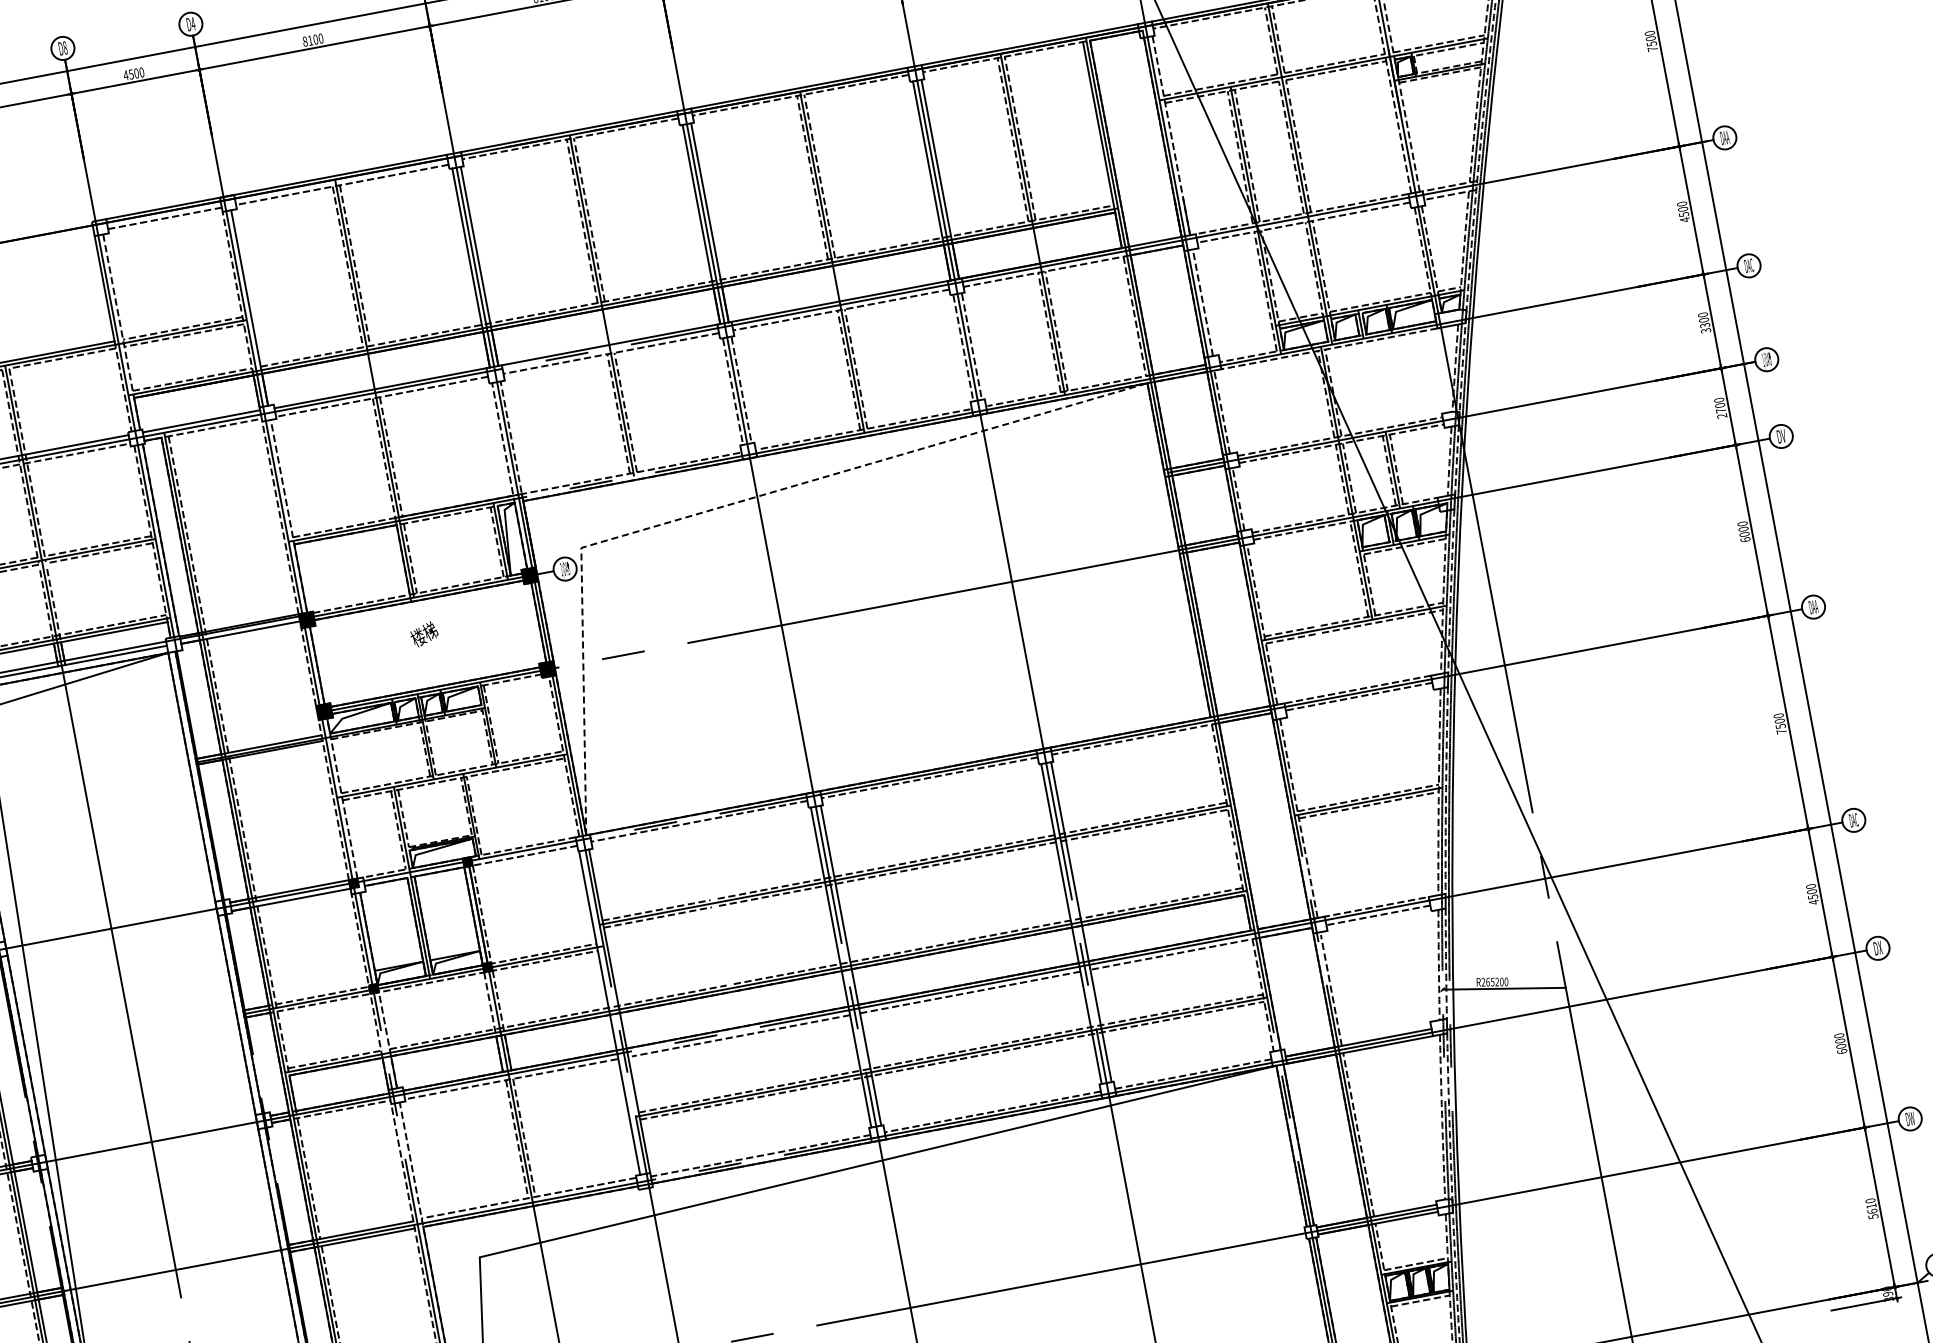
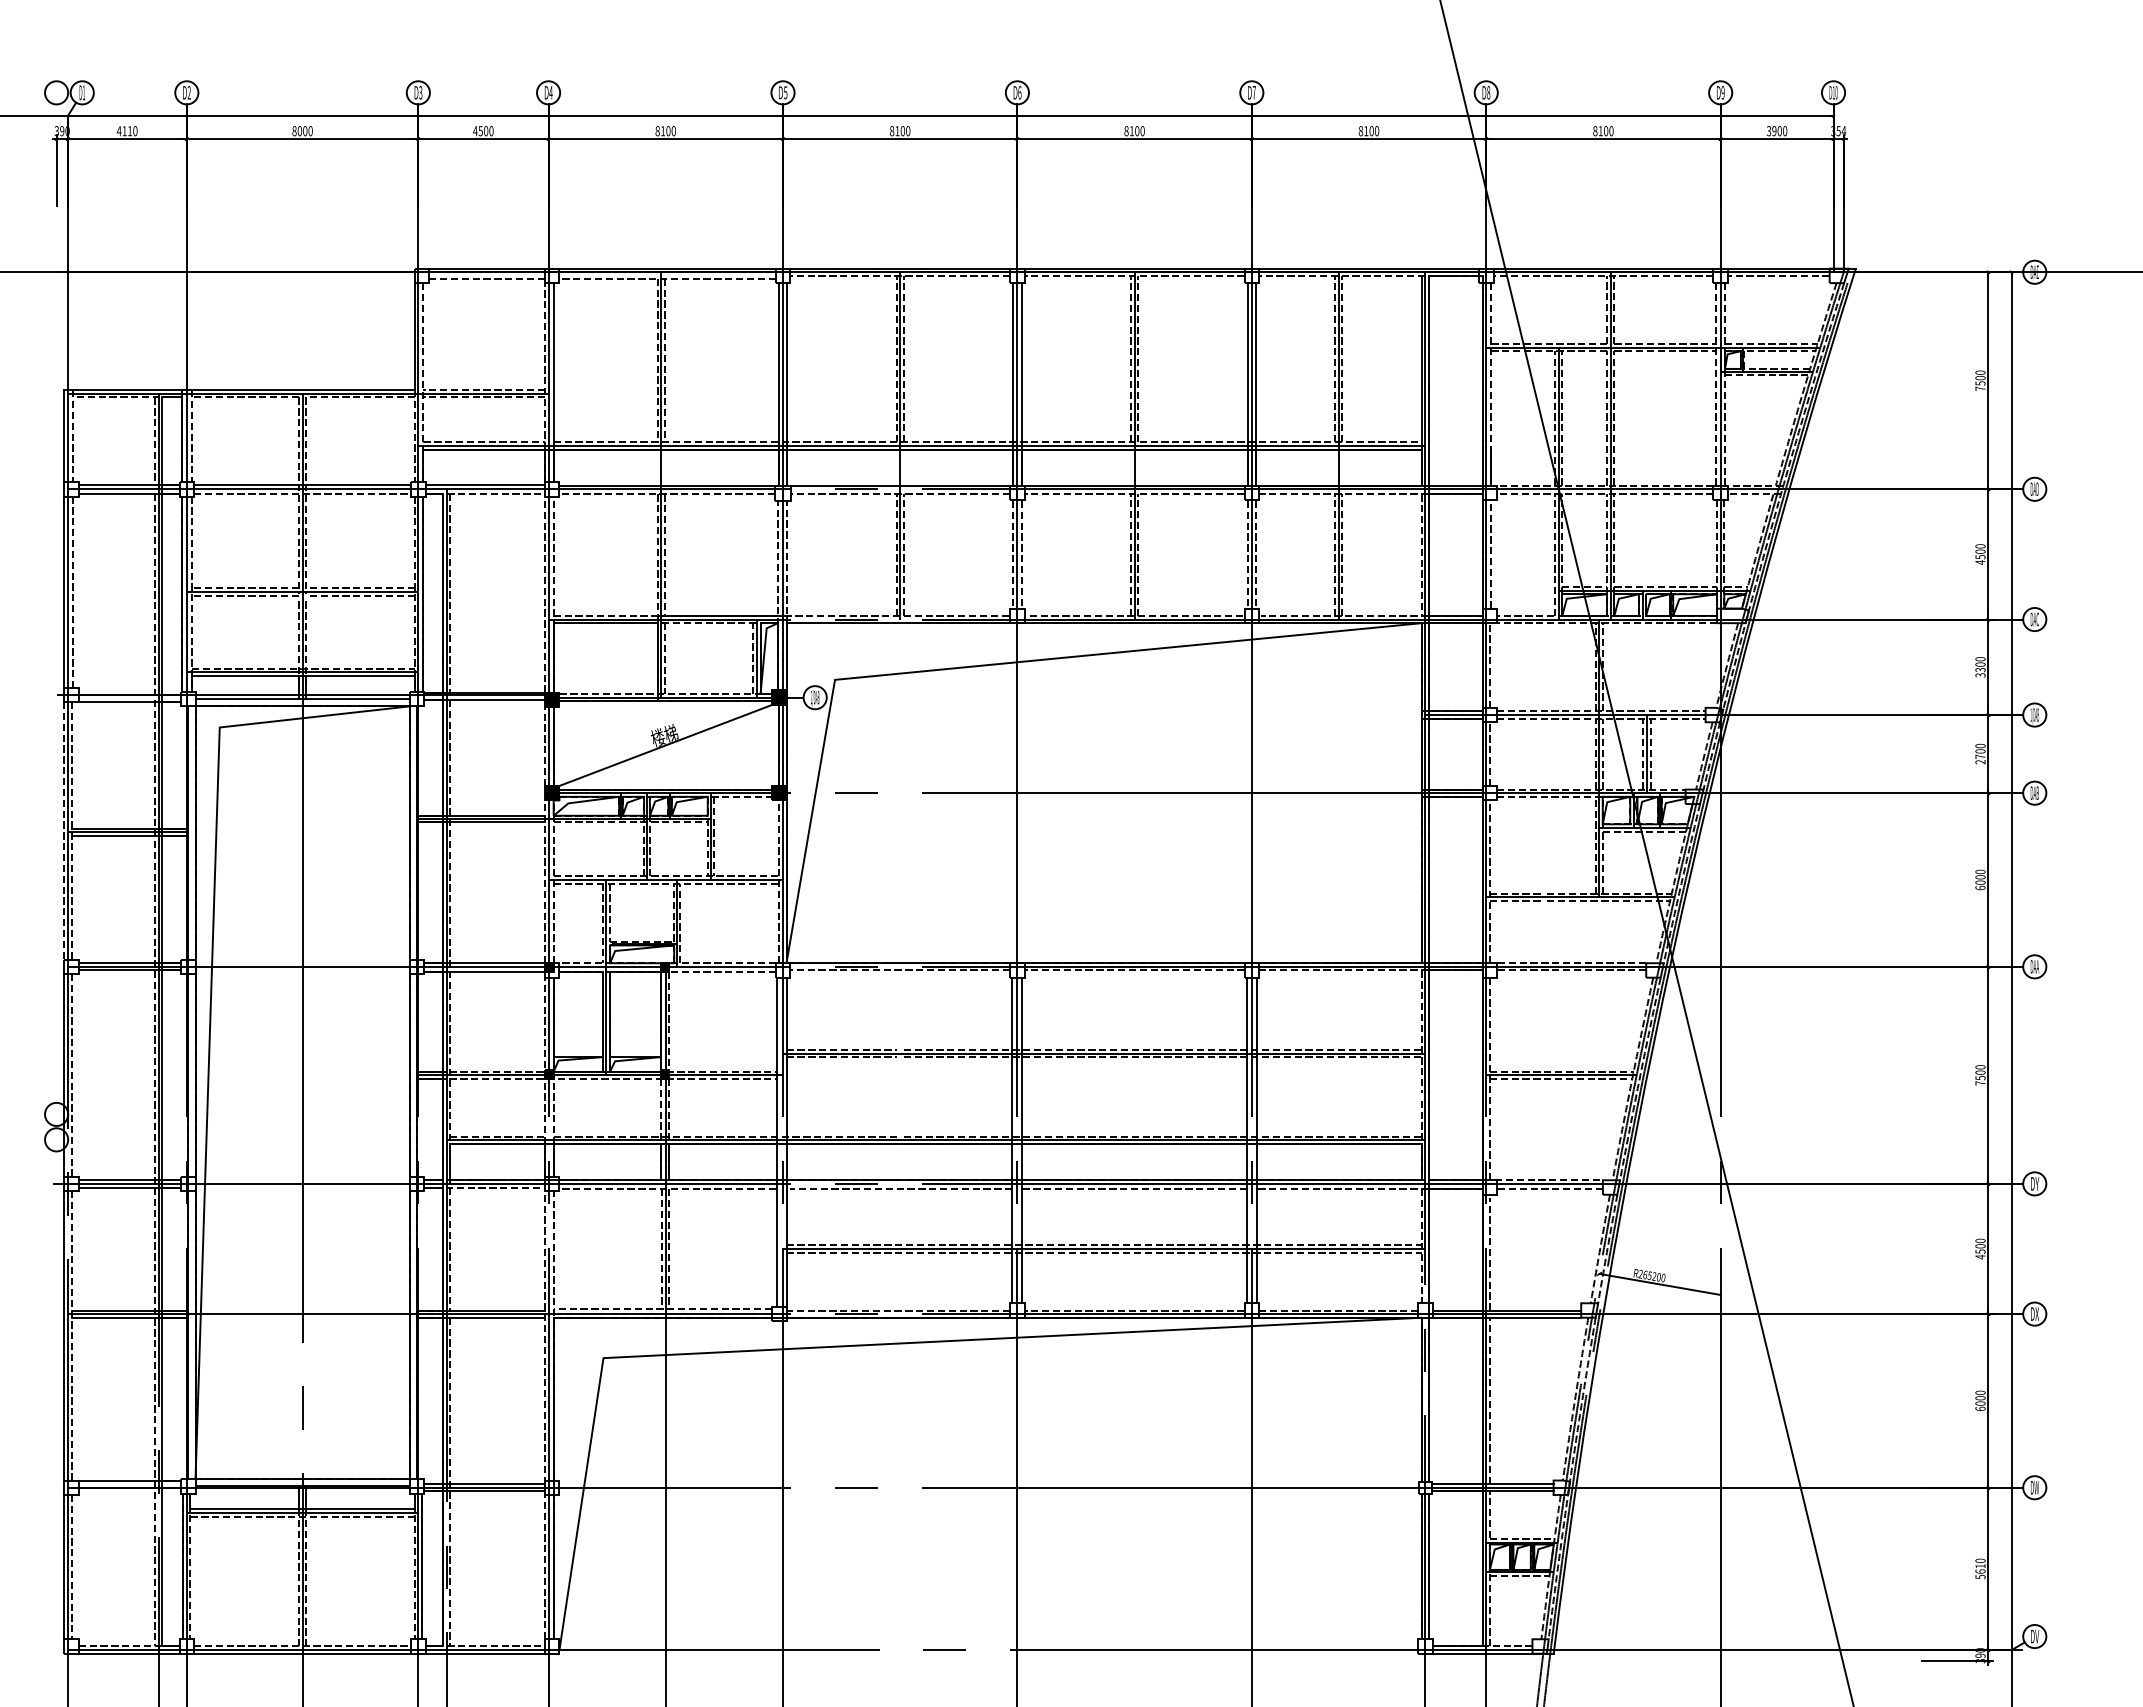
text: (64, 47) -> (420, 92), D8 -> D3
text: (1725, 136) -> (2035, 488), DAA -> DAD
text: (1780, 435) -> (2034, 792), DV -> DAB
line: (726, 505) -> (985, 665), dashed -> solid
line: (426, 642) -> (665, 744), added
text: (1853, 820) -> (2034, 1183), DAC -> DY

